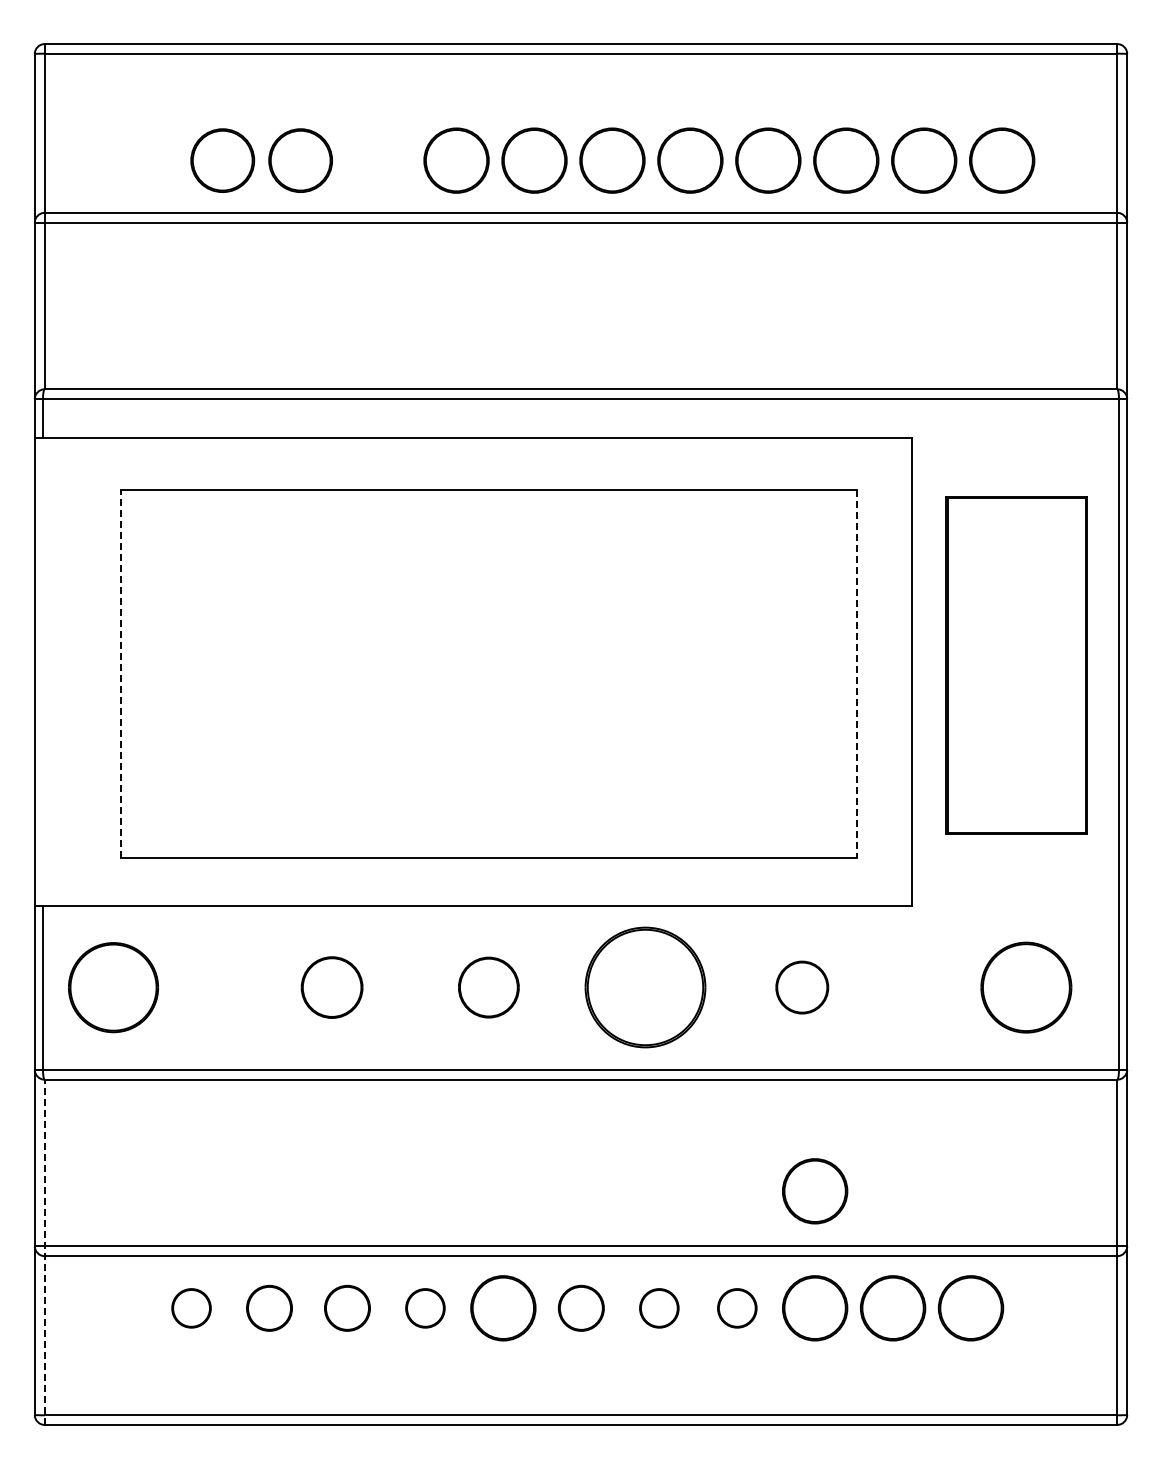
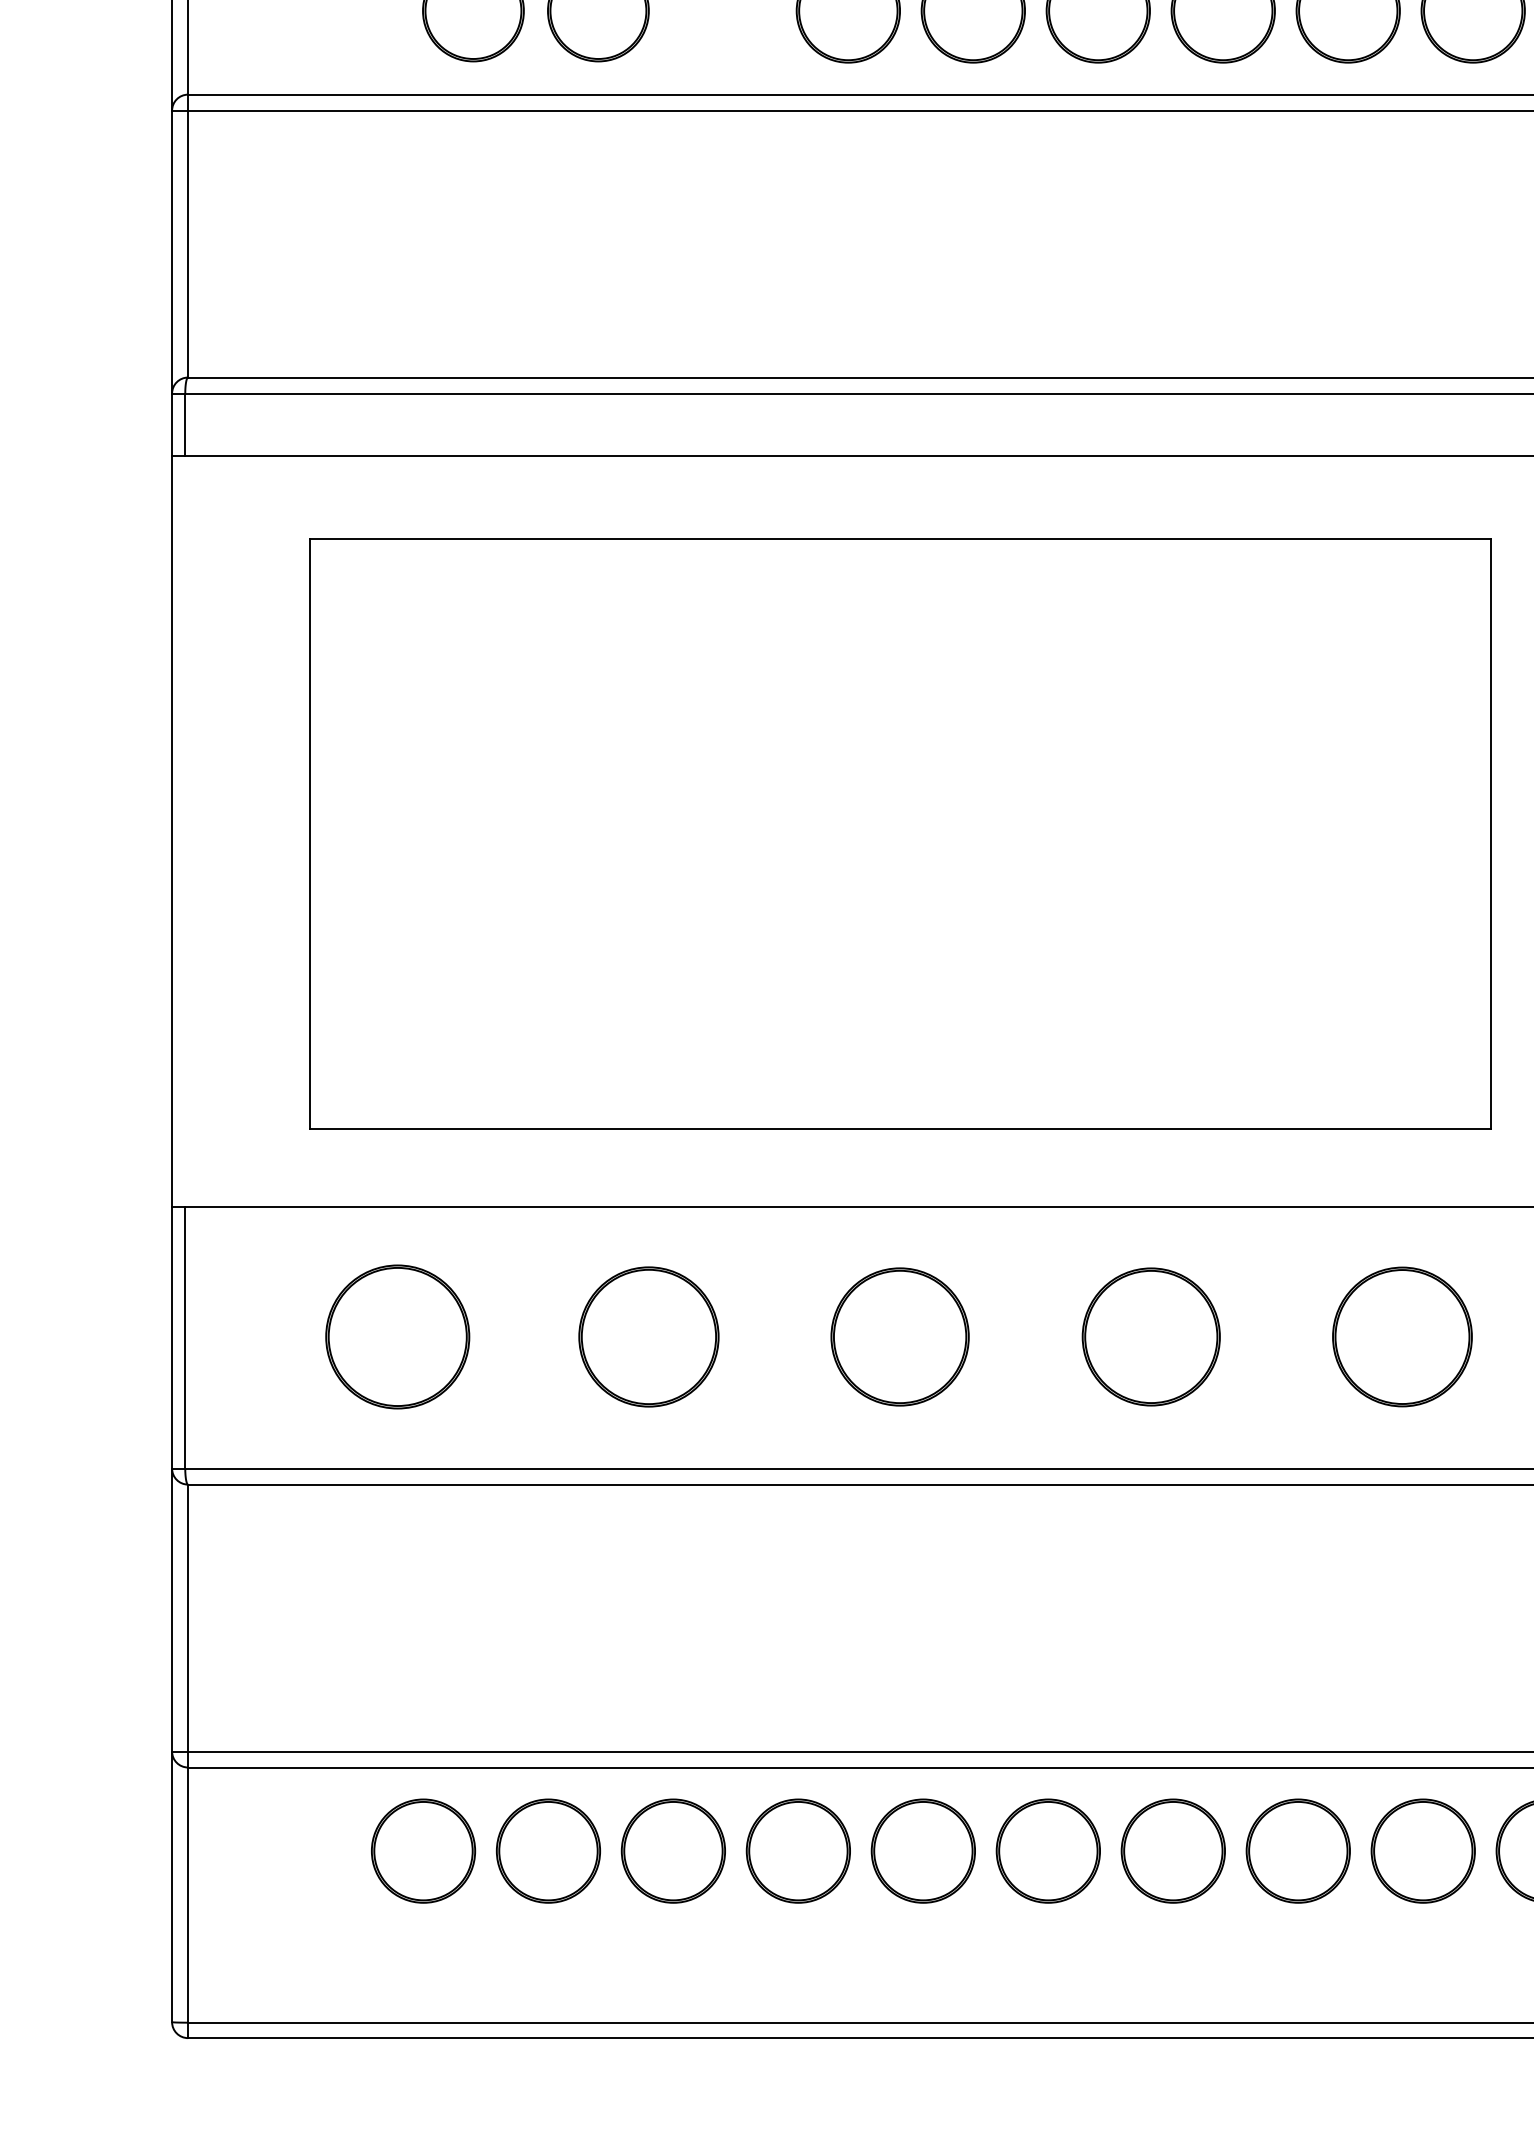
line: (120, 673) -> (309, 833), dashed -> solid
line: (857, 674) -> (1491, 834), dashed -> solid
part: (113, 987) -> (397, 1336), moved
part: (331, 987) -> (647, 1336), size x1.43
part: (488, 987) -> (899, 1336), size x1.43
part: (645, 987) -> (1151, 1336), size x0.71
part: (802, 987) -> (1403, 1336), size x1.67
part: (815, 1191) -> (1423, 1663), removed
line: (44, 1252) -> (187, 1761), dashed -> solid
circle: (191, 1308) -> (423, 1851), size x1.67
circle: (269, 1308) -> (548, 1851), size x1.43
circle: (347, 1308) -> (673, 1851), size x1.43
circle: (425, 1308) -> (798, 1851), size x1.67
circle: (581, 1308) -> (1048, 1851), size x1.43
part: (659, 1308) -> (1173, 1851), size x1.67
part: (737, 1308) -> (1298, 1851), size x1.67

